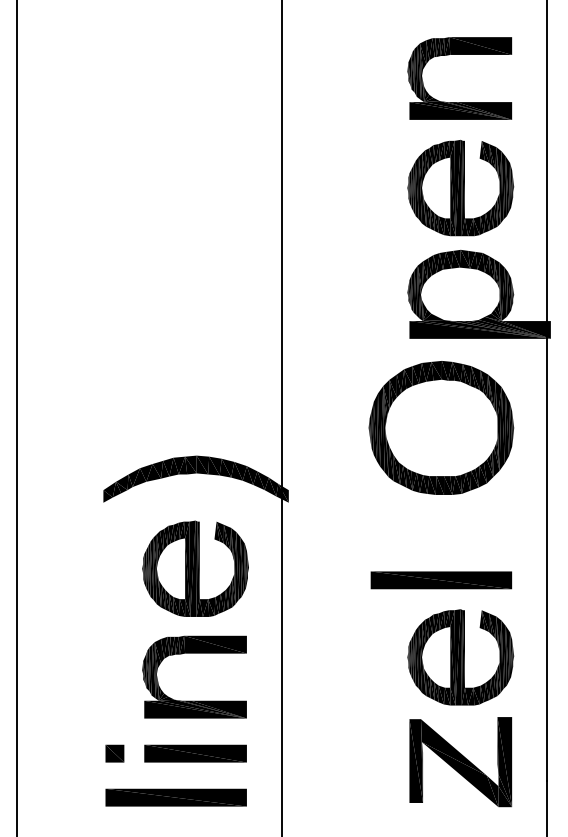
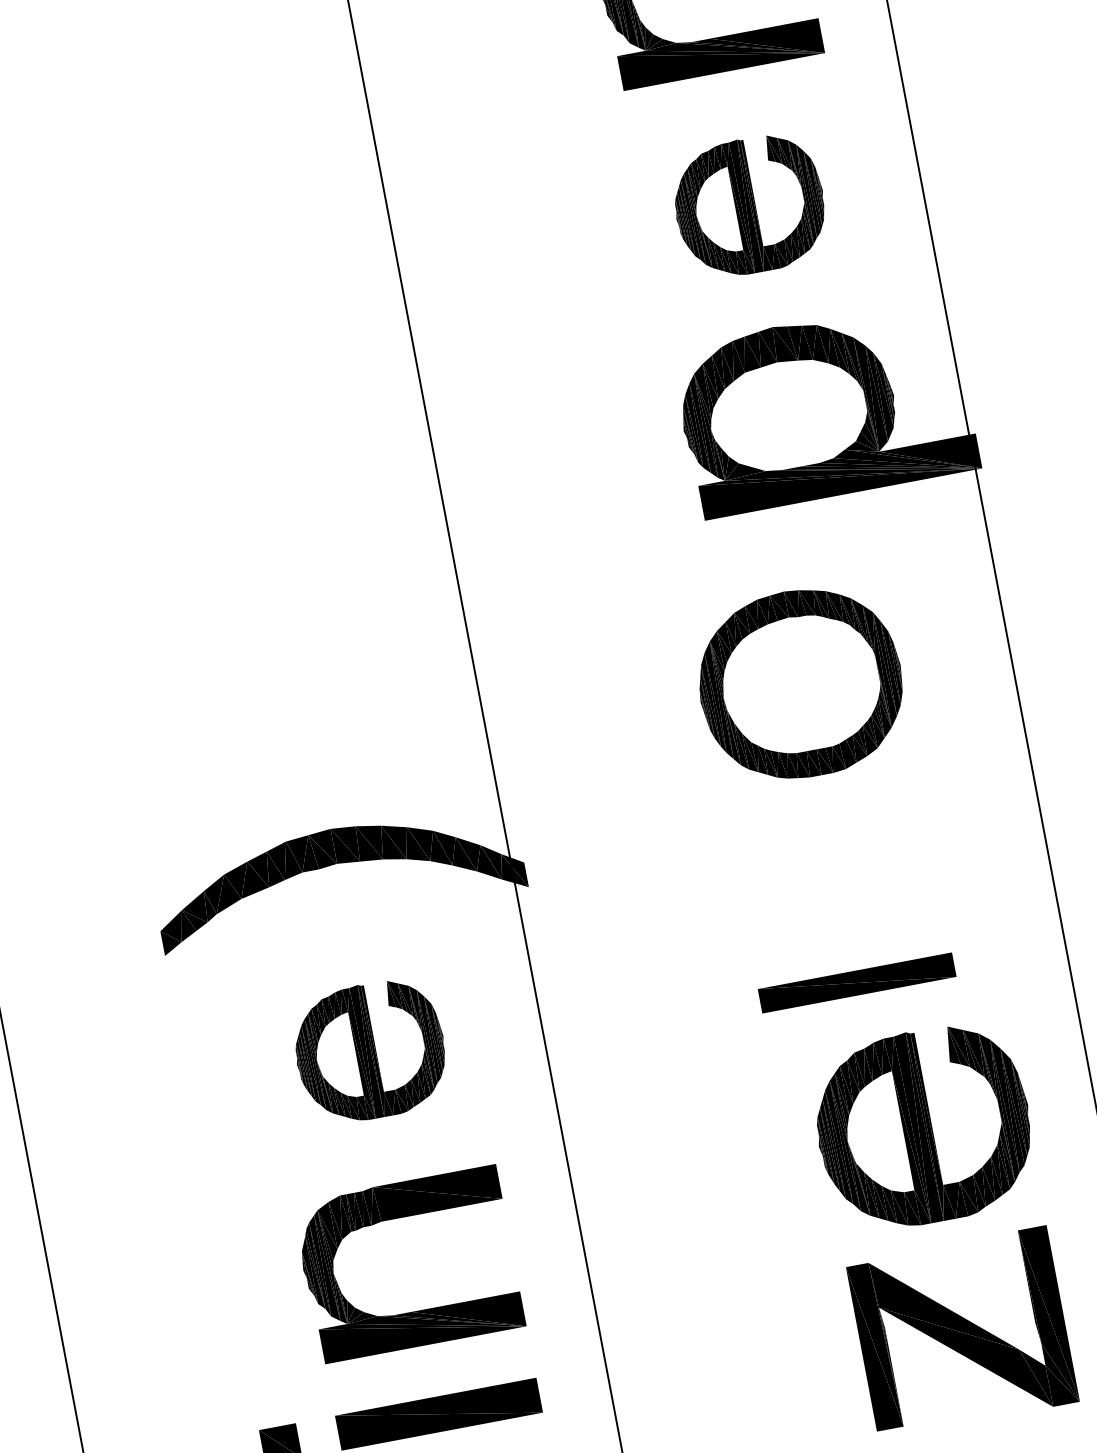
part: (460, 187) -> (748, 204), size x0.7
part: (441, 427) -> (800, 682), size x0.7
part: (195, 568) -> (370, 1050), size x0.7
part: (441, 580) -> (857, 983), size x0.7

